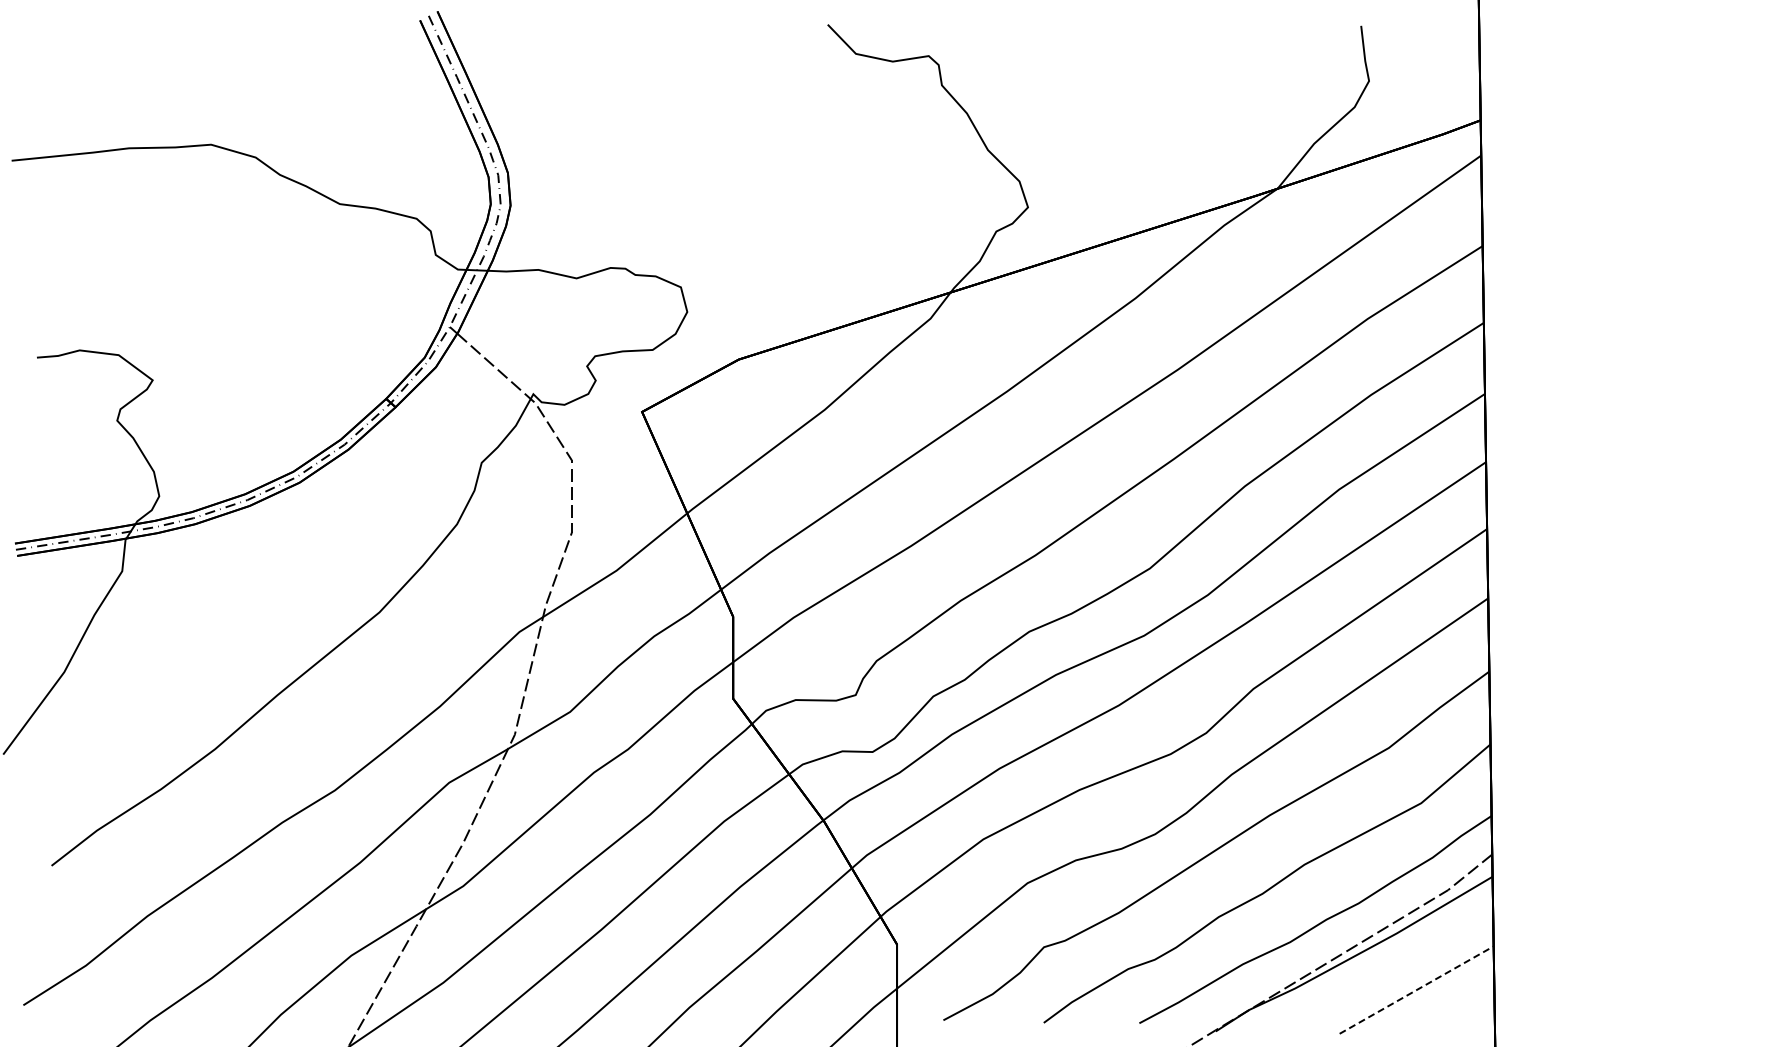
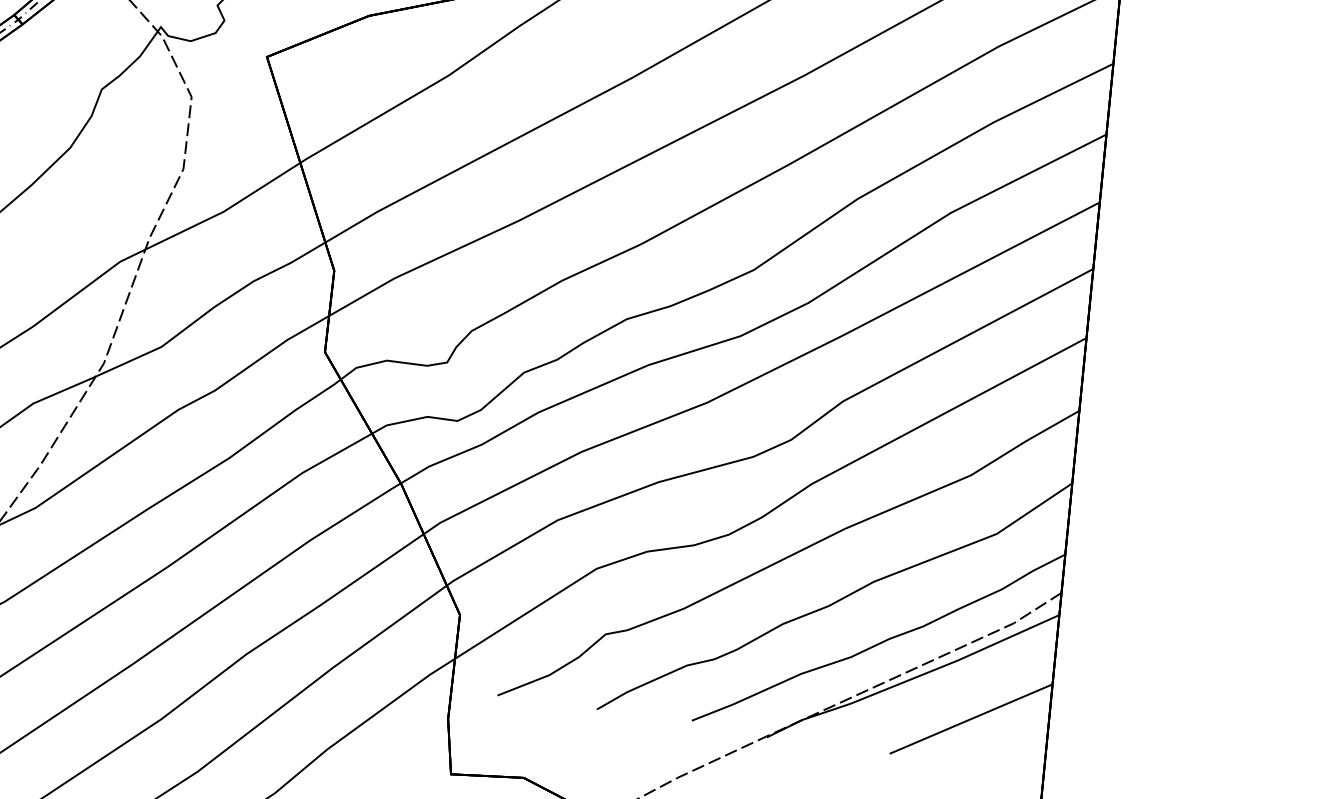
line: (1416, 990) -> (970, 719), dashed -> solid

